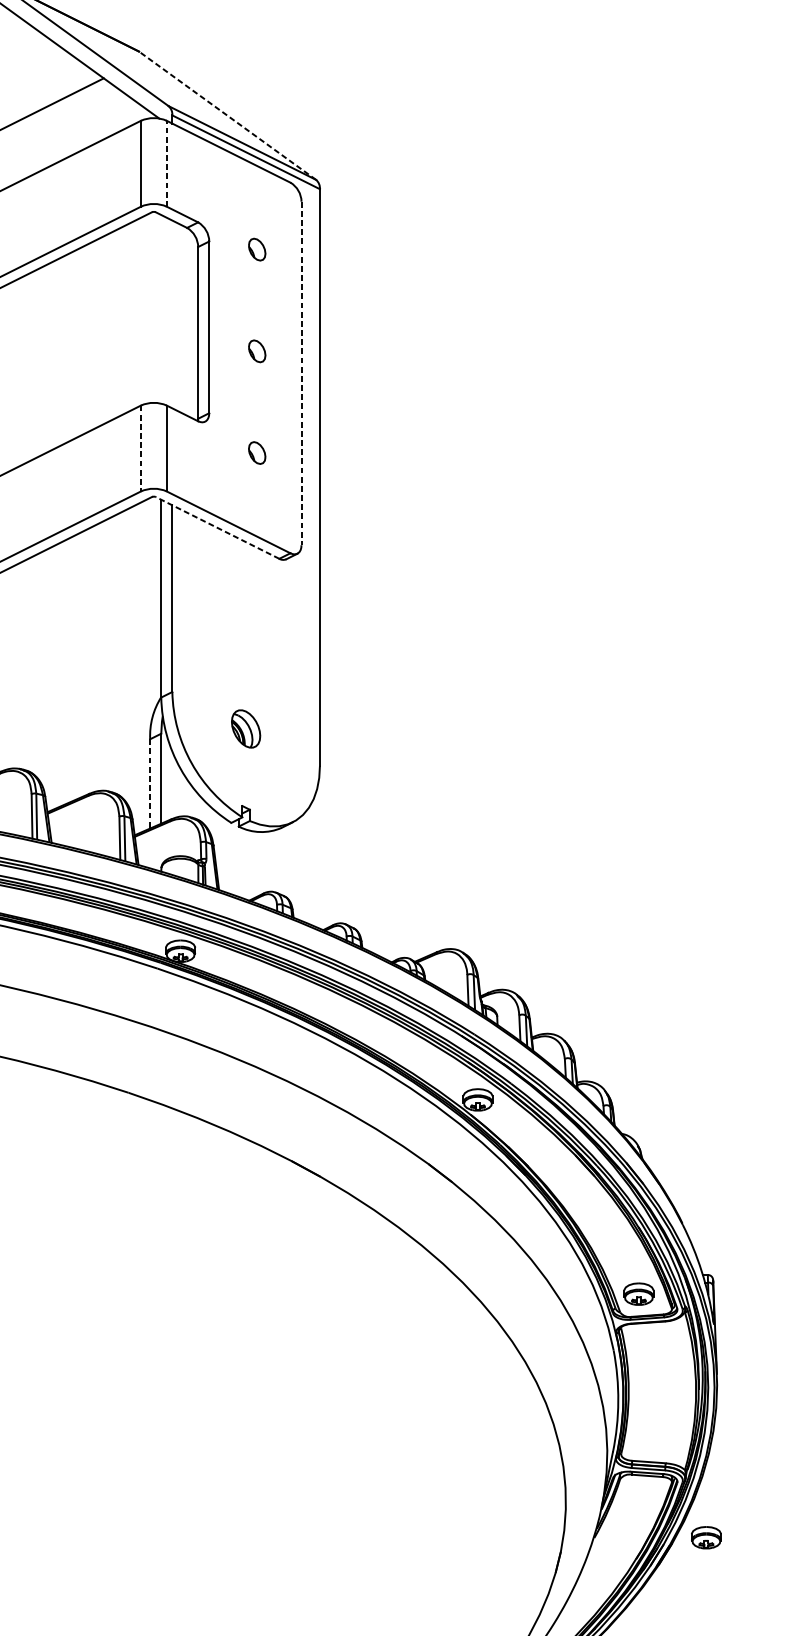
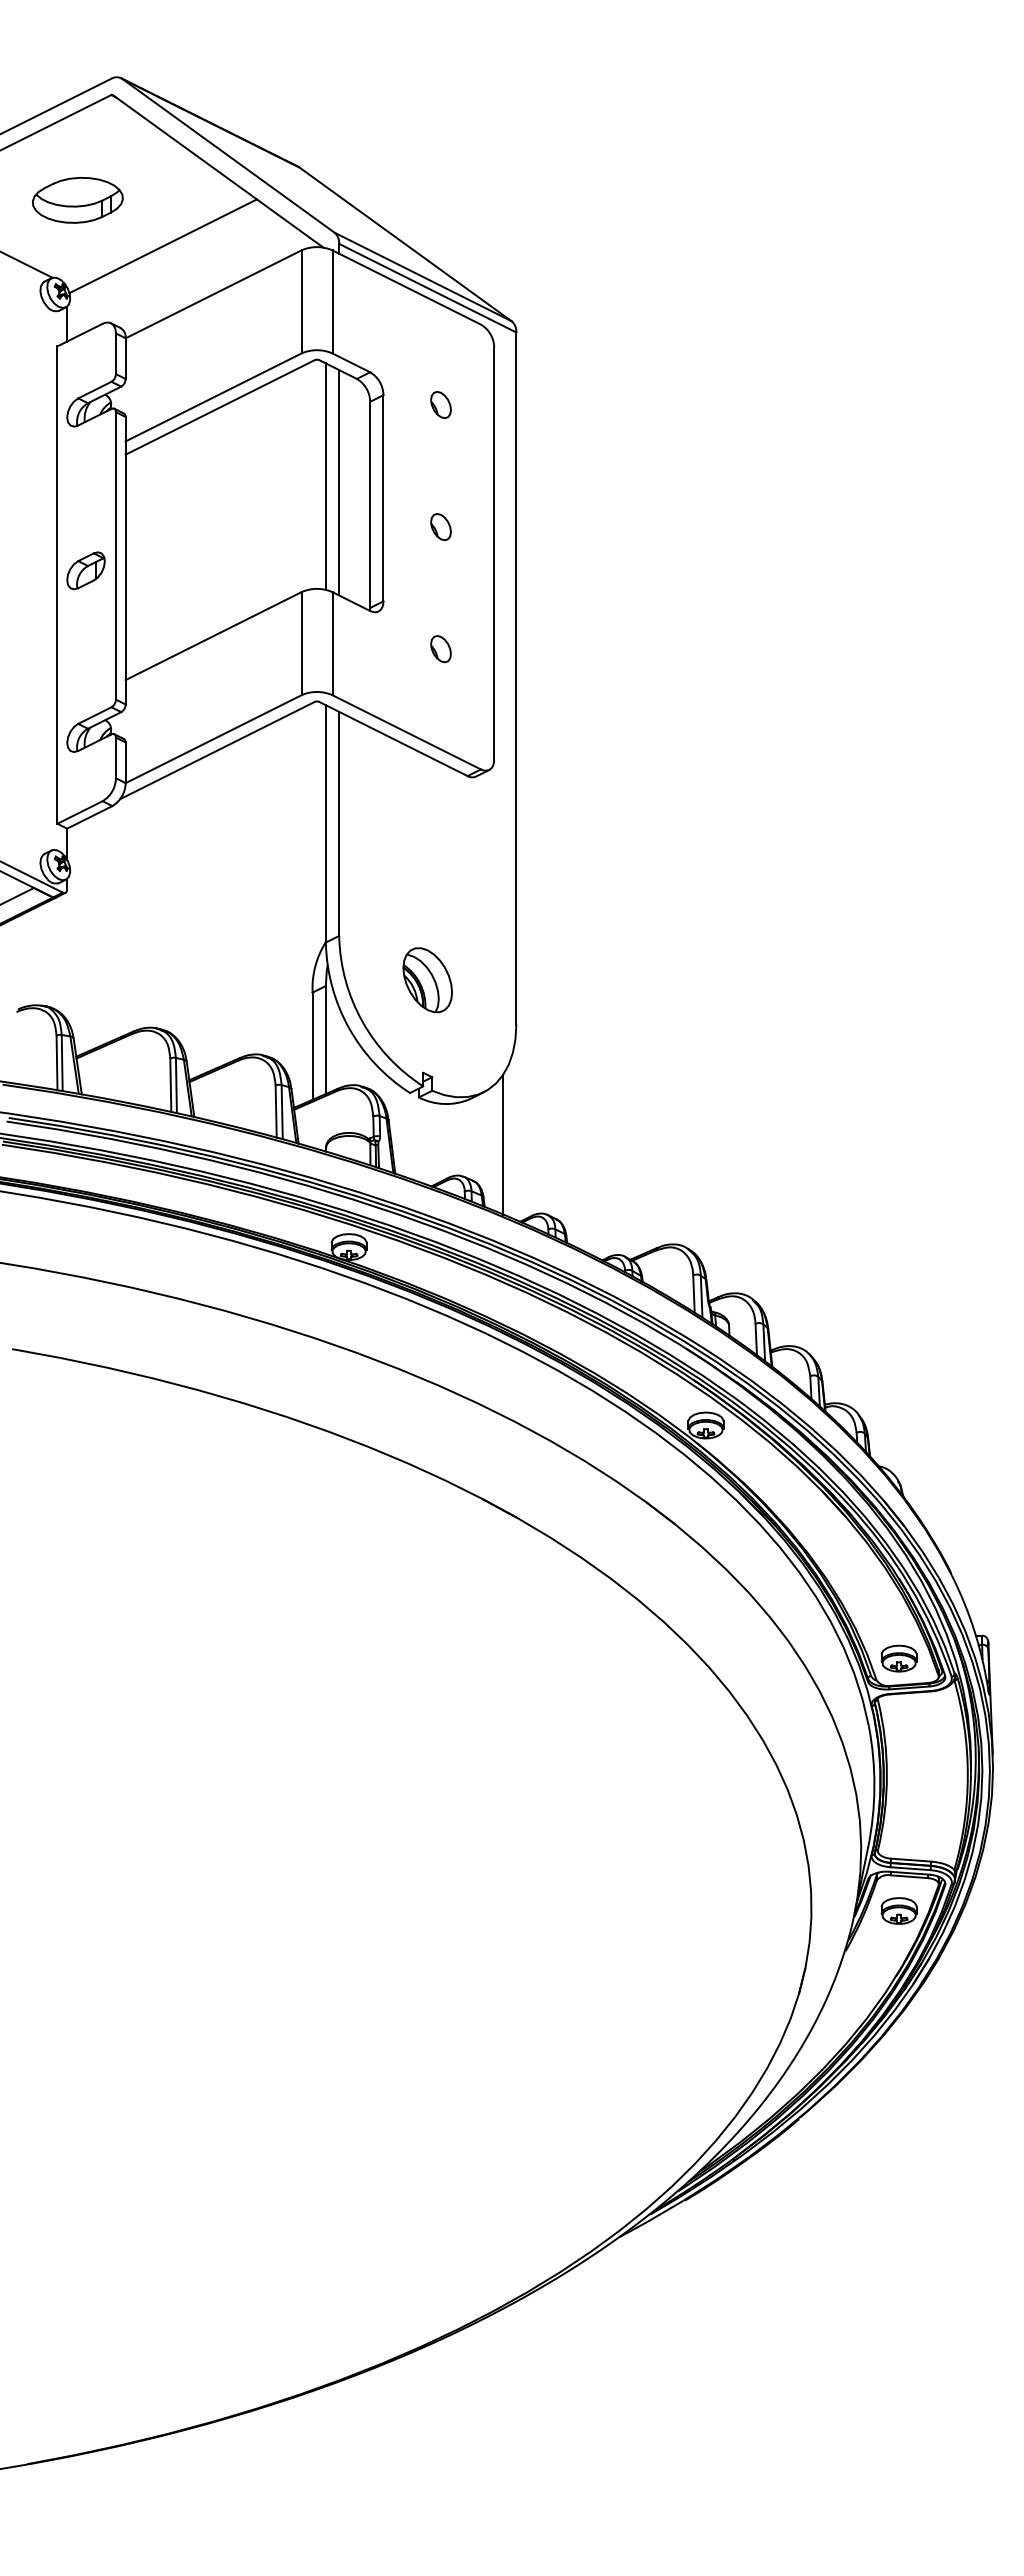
line: (227, 115) -> (405, 244), dashed -> solid
line: (166, 163) -> (332, 301), dashed -> solid
line: (160, 309) -> (325, 476), added
line: (172, 314) -> (339, 482), added
line: (301, 374) -> (494, 554), dashed -> solid
line: (140, 448) -> (301, 643), dashed -> solid
line: (217, 527) -> (393, 738), dashed -> solid
part: (245, 729) -> (427, 980), size x1.43
line: (150, 784) -> (312, 1046), dashed -> solid
line: (309, 865) -> (503, 1144), added
part: (705, 1537) -> (898, 1910), moved

